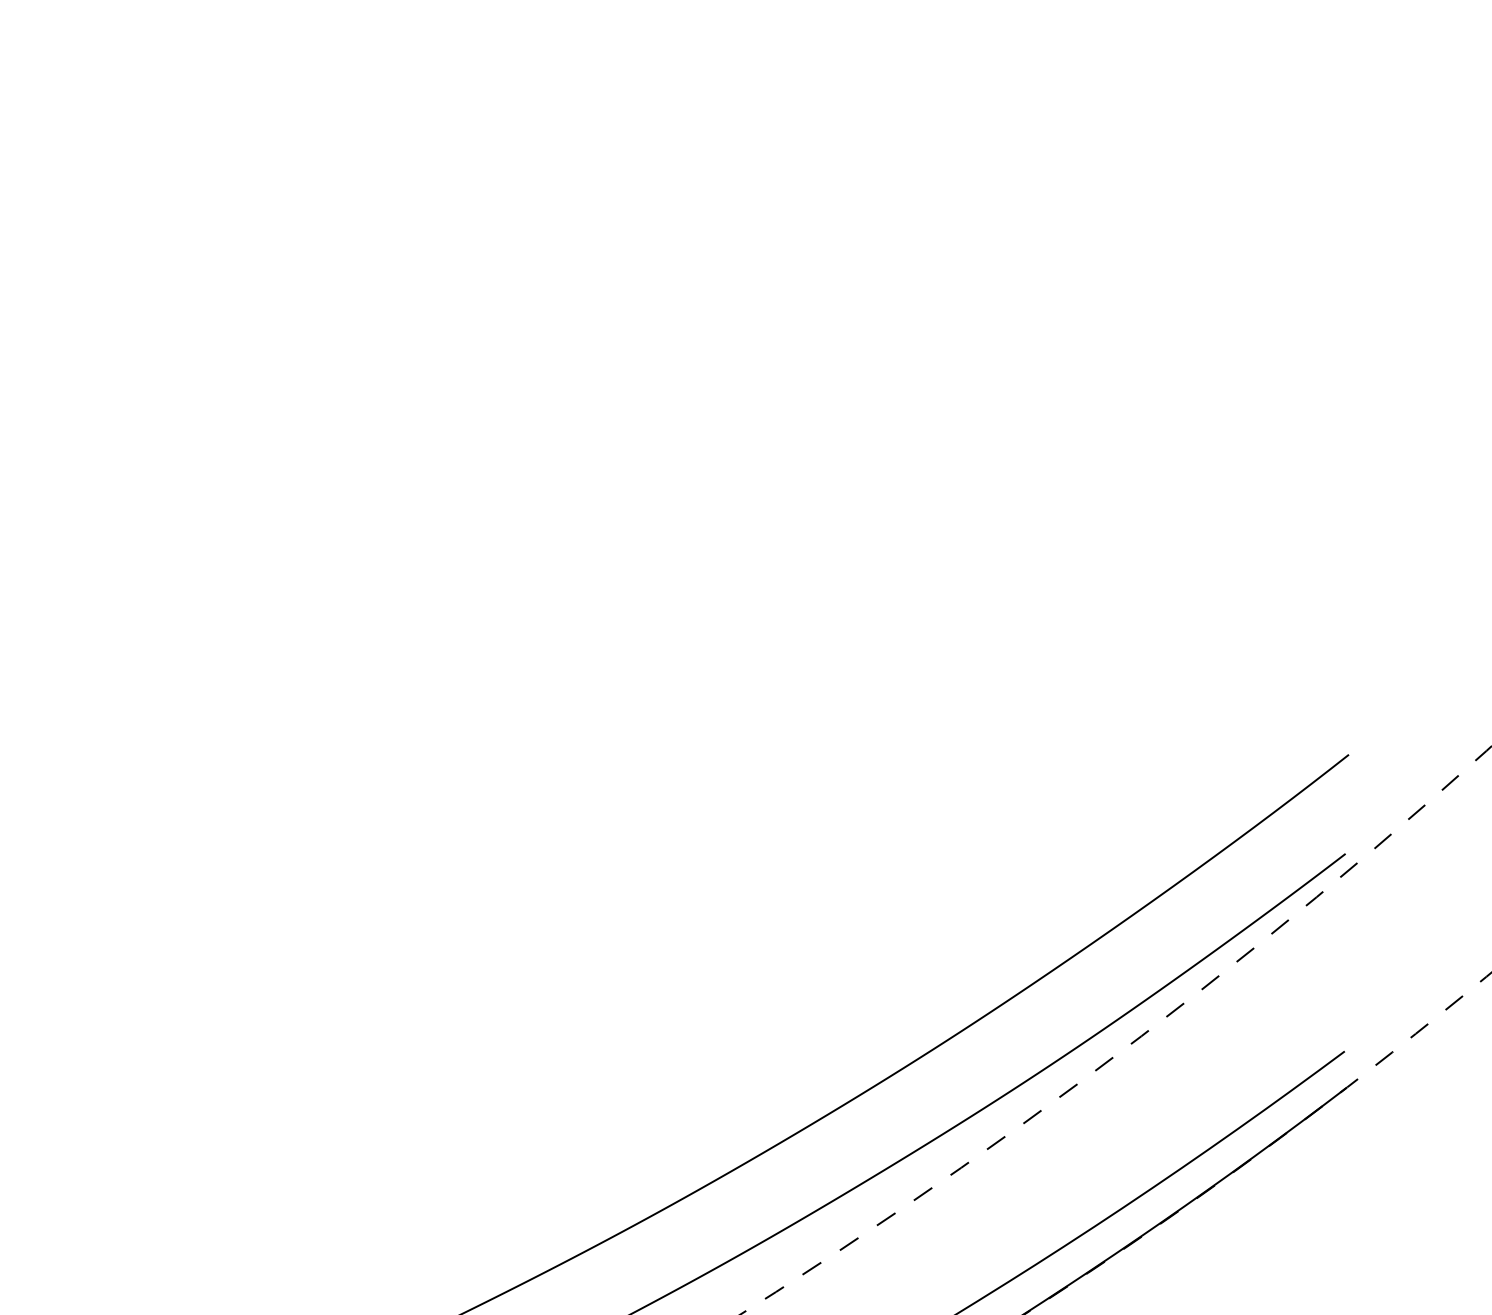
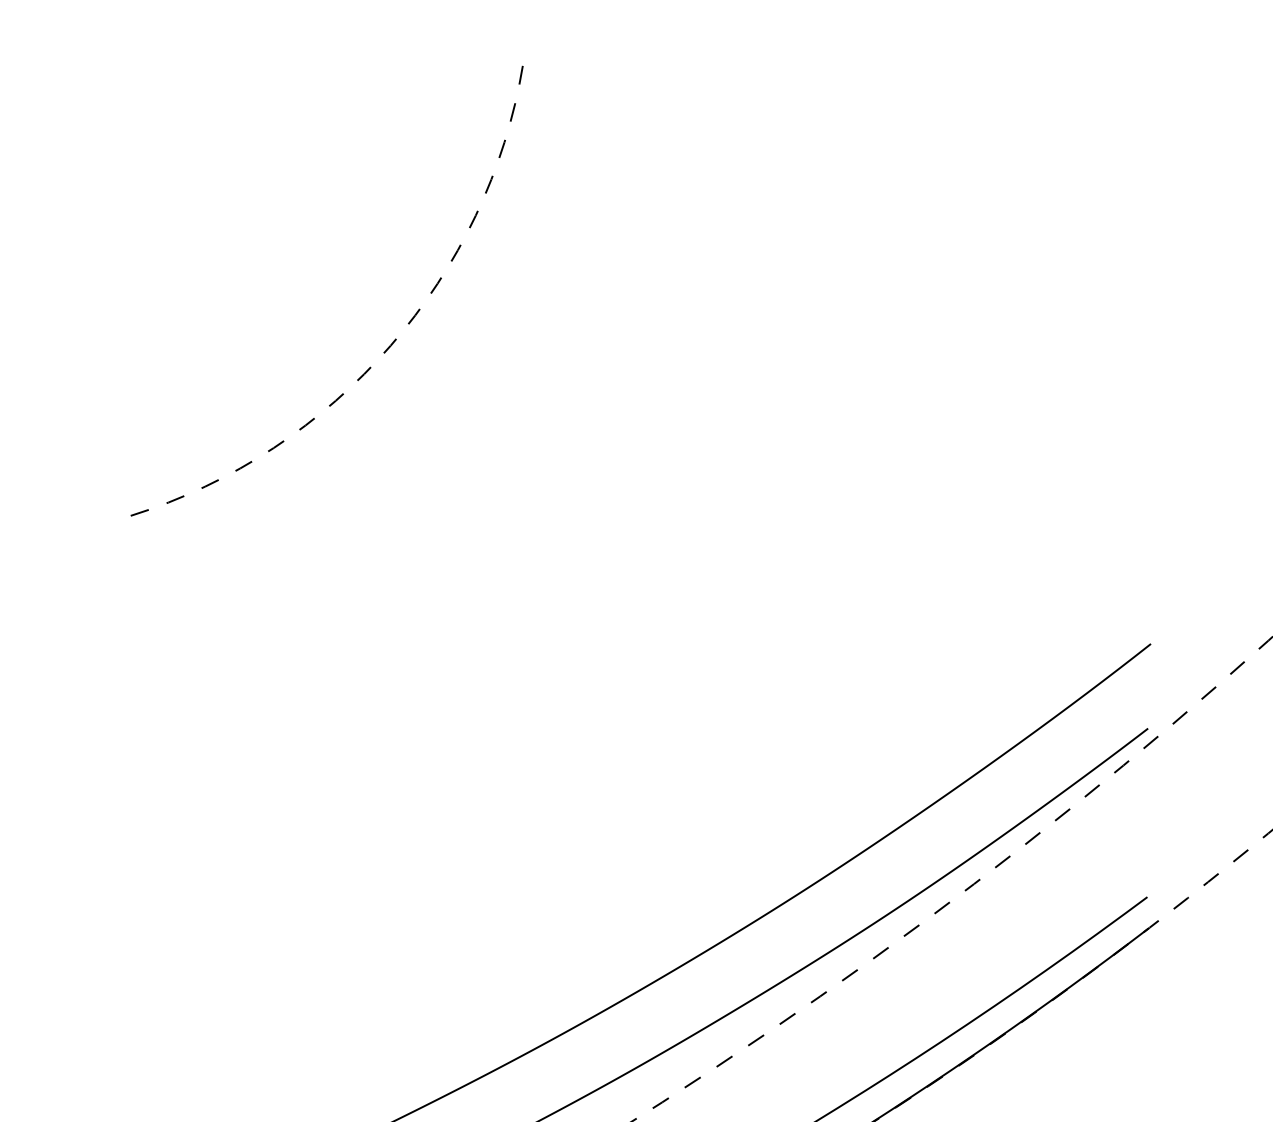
arc: (459, 401) -> (392, 342), added

